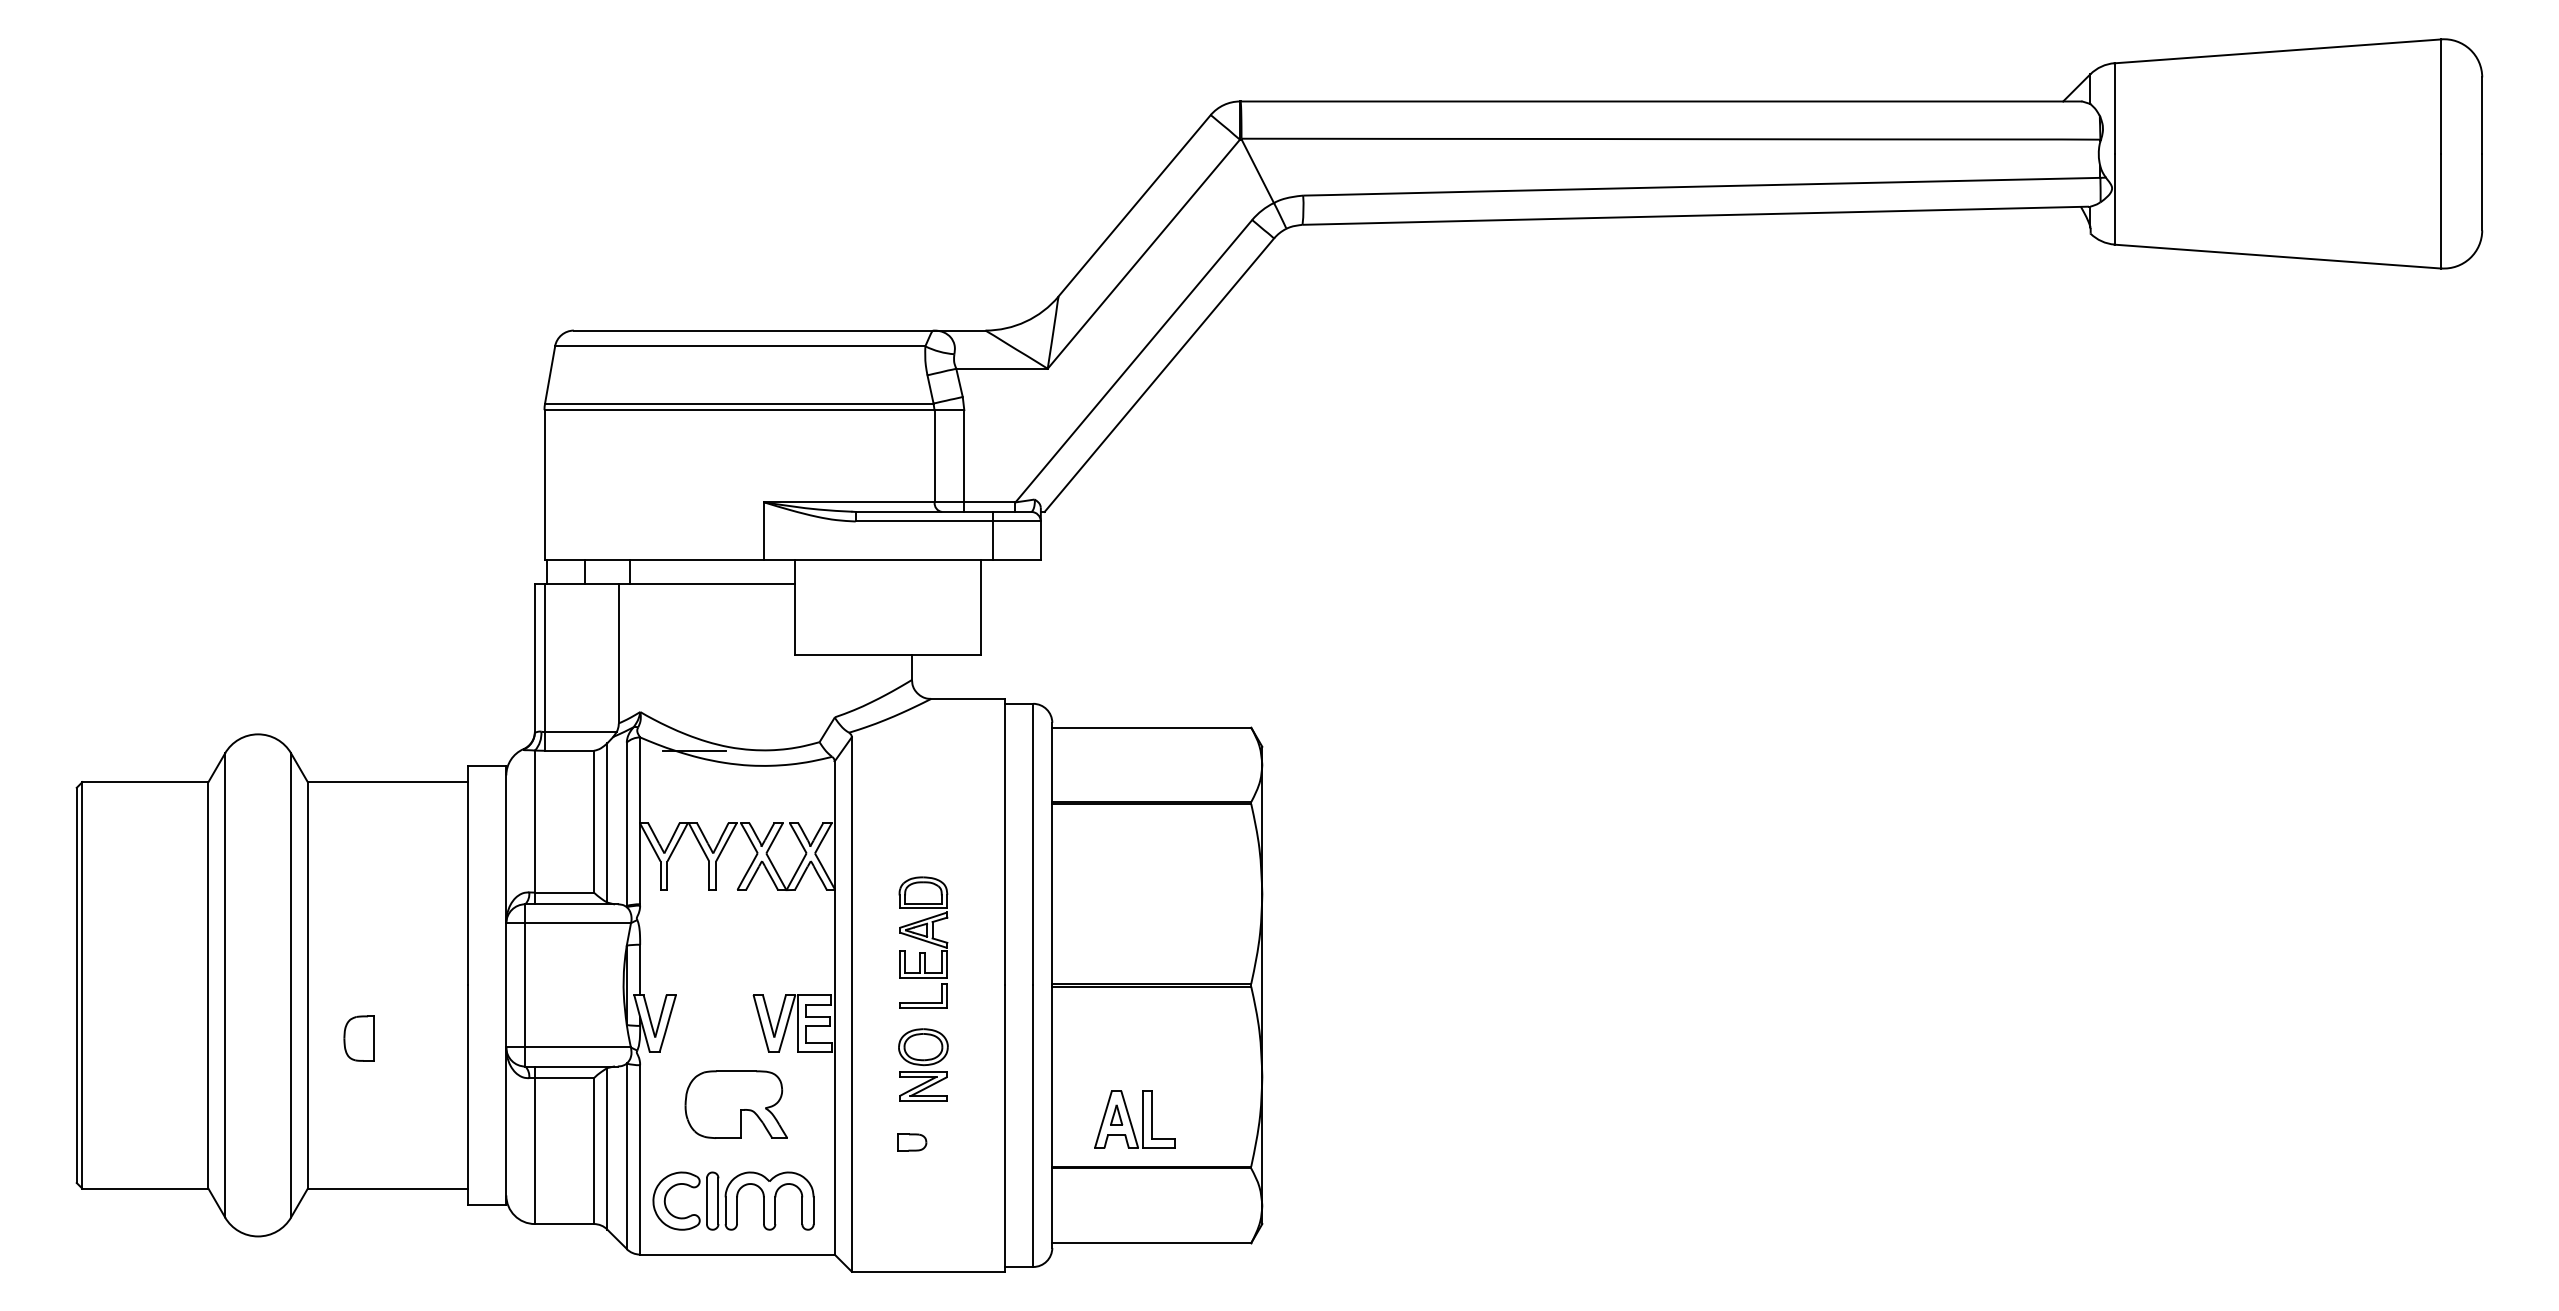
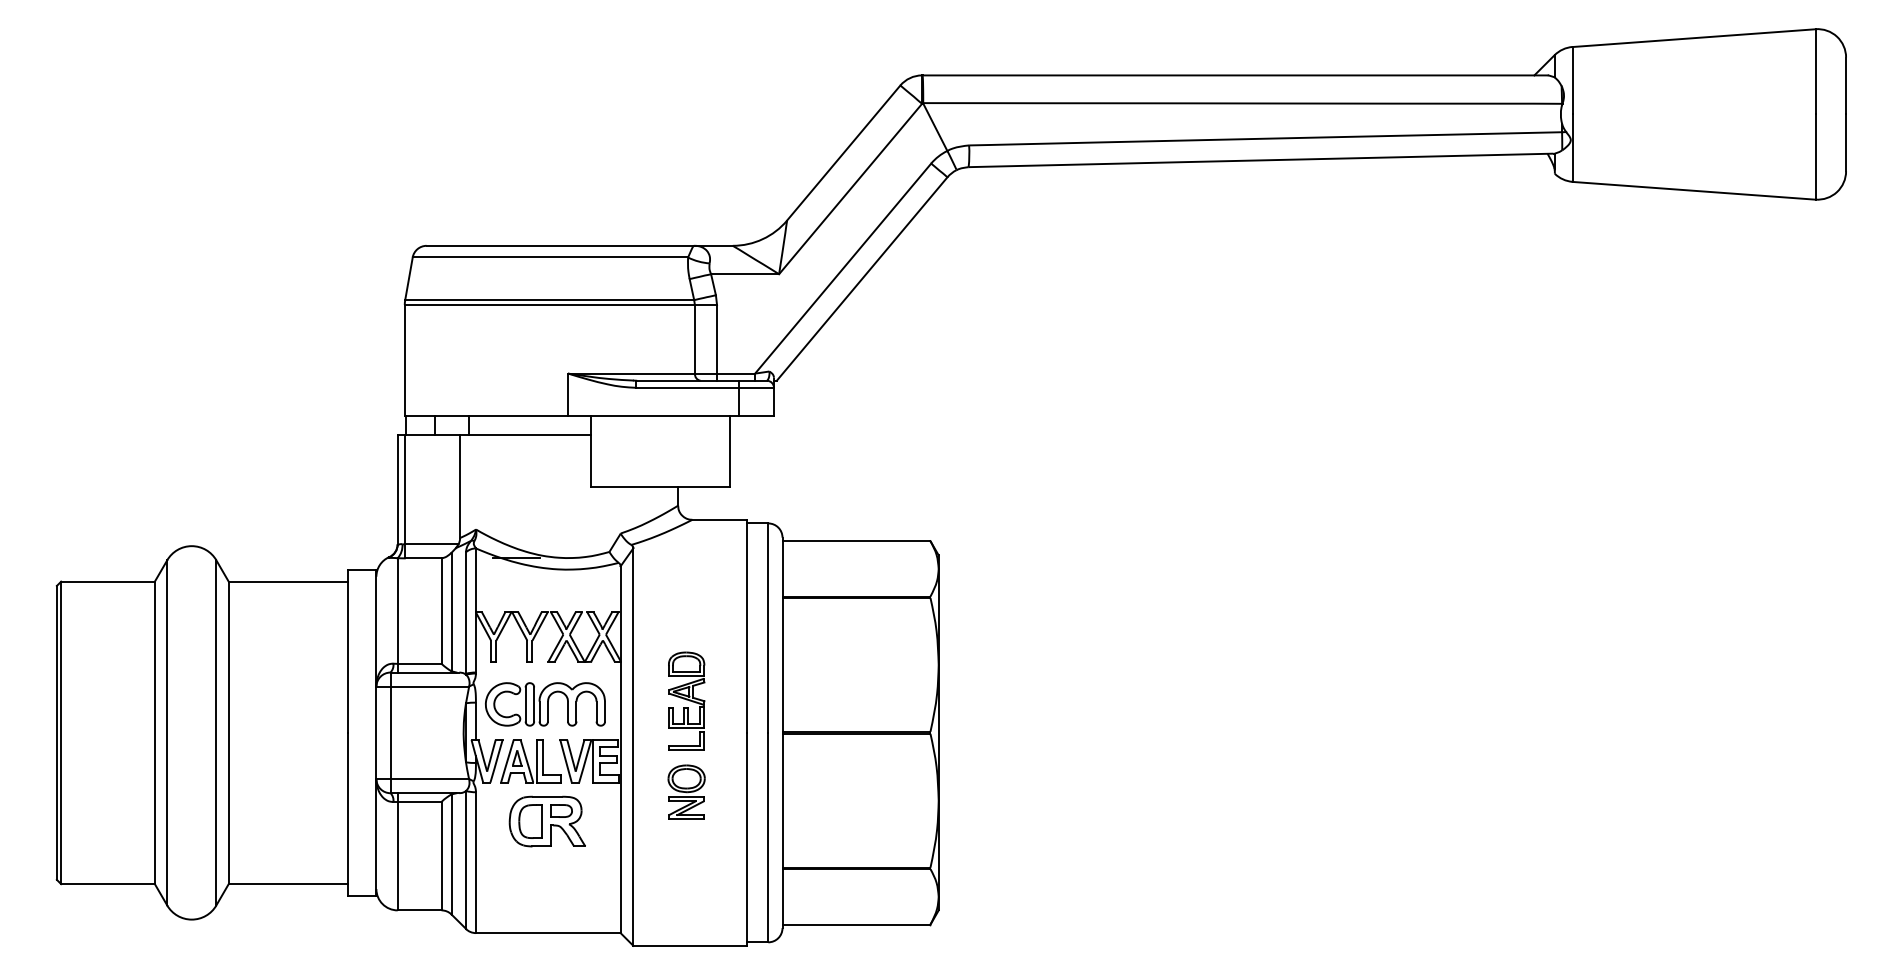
part: (358, 1038) -> (529, 821), moved
part: (1134, 1119) -> (530, 761), moved
part: (912, 1142) -> (561, 811), moved
part: (733, 1200) -> (545, 703), moved

